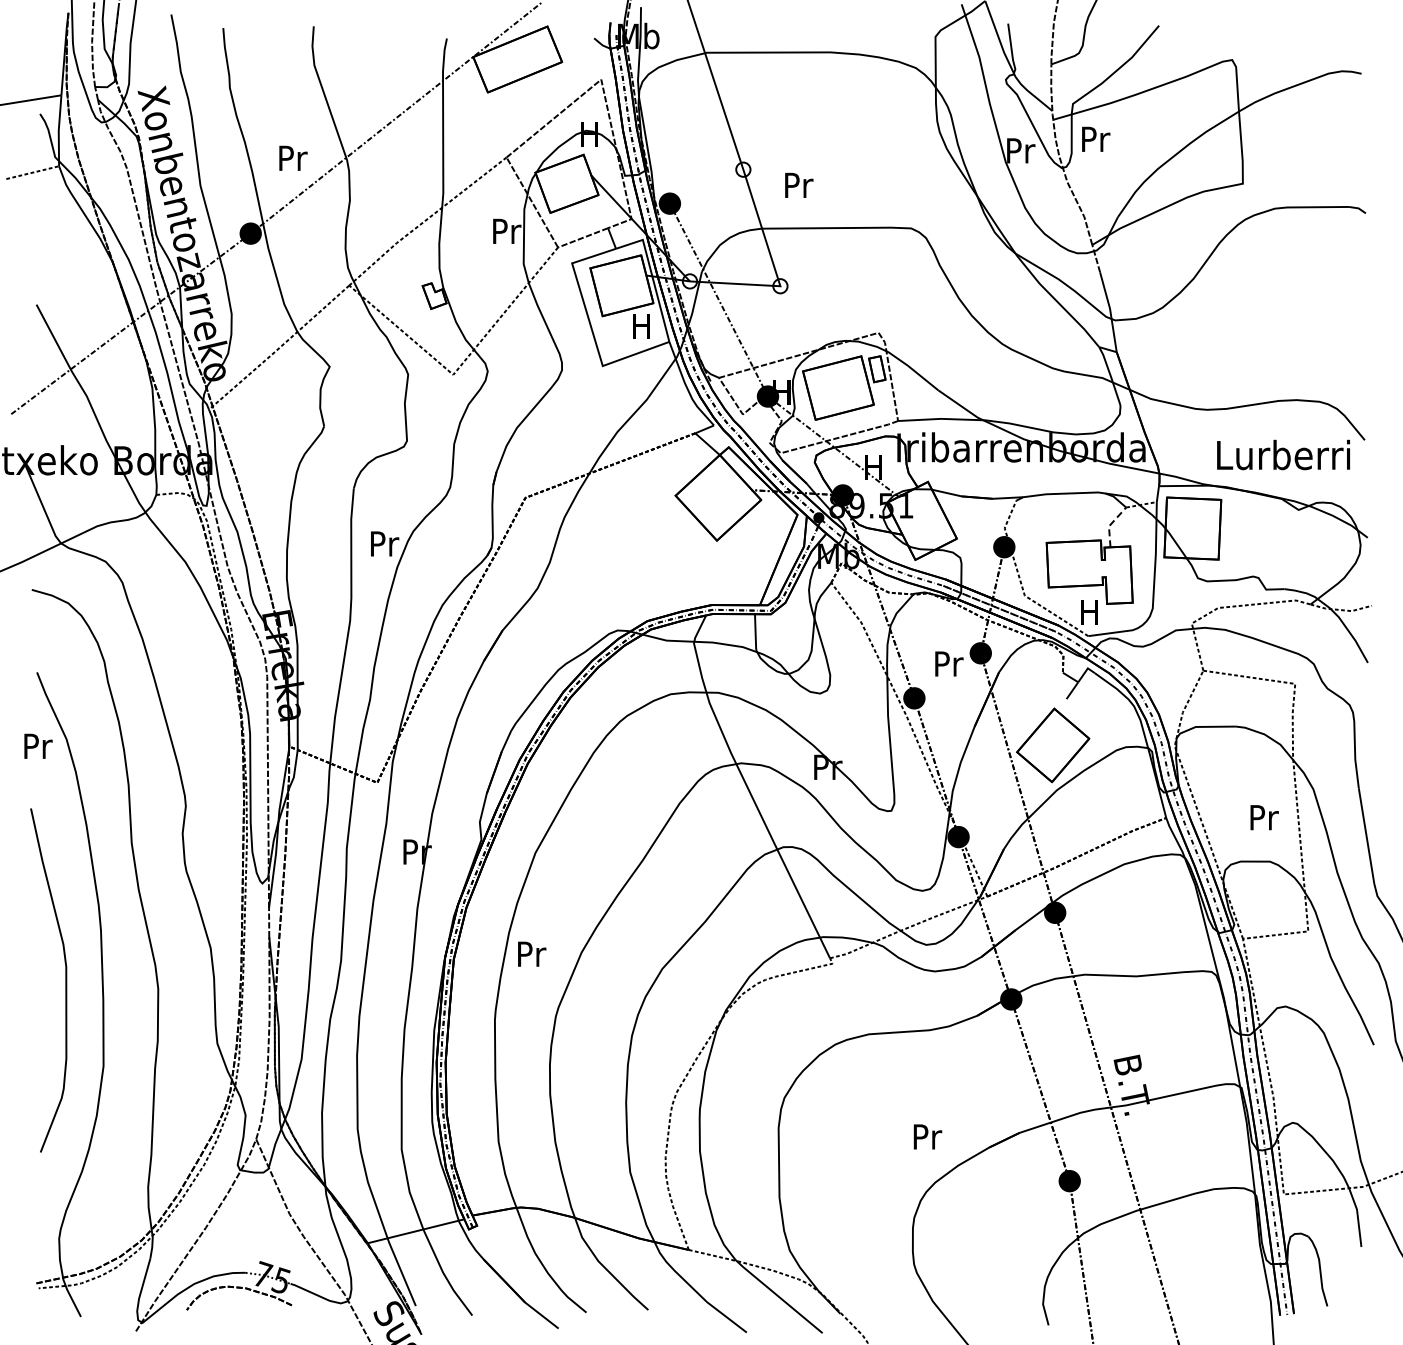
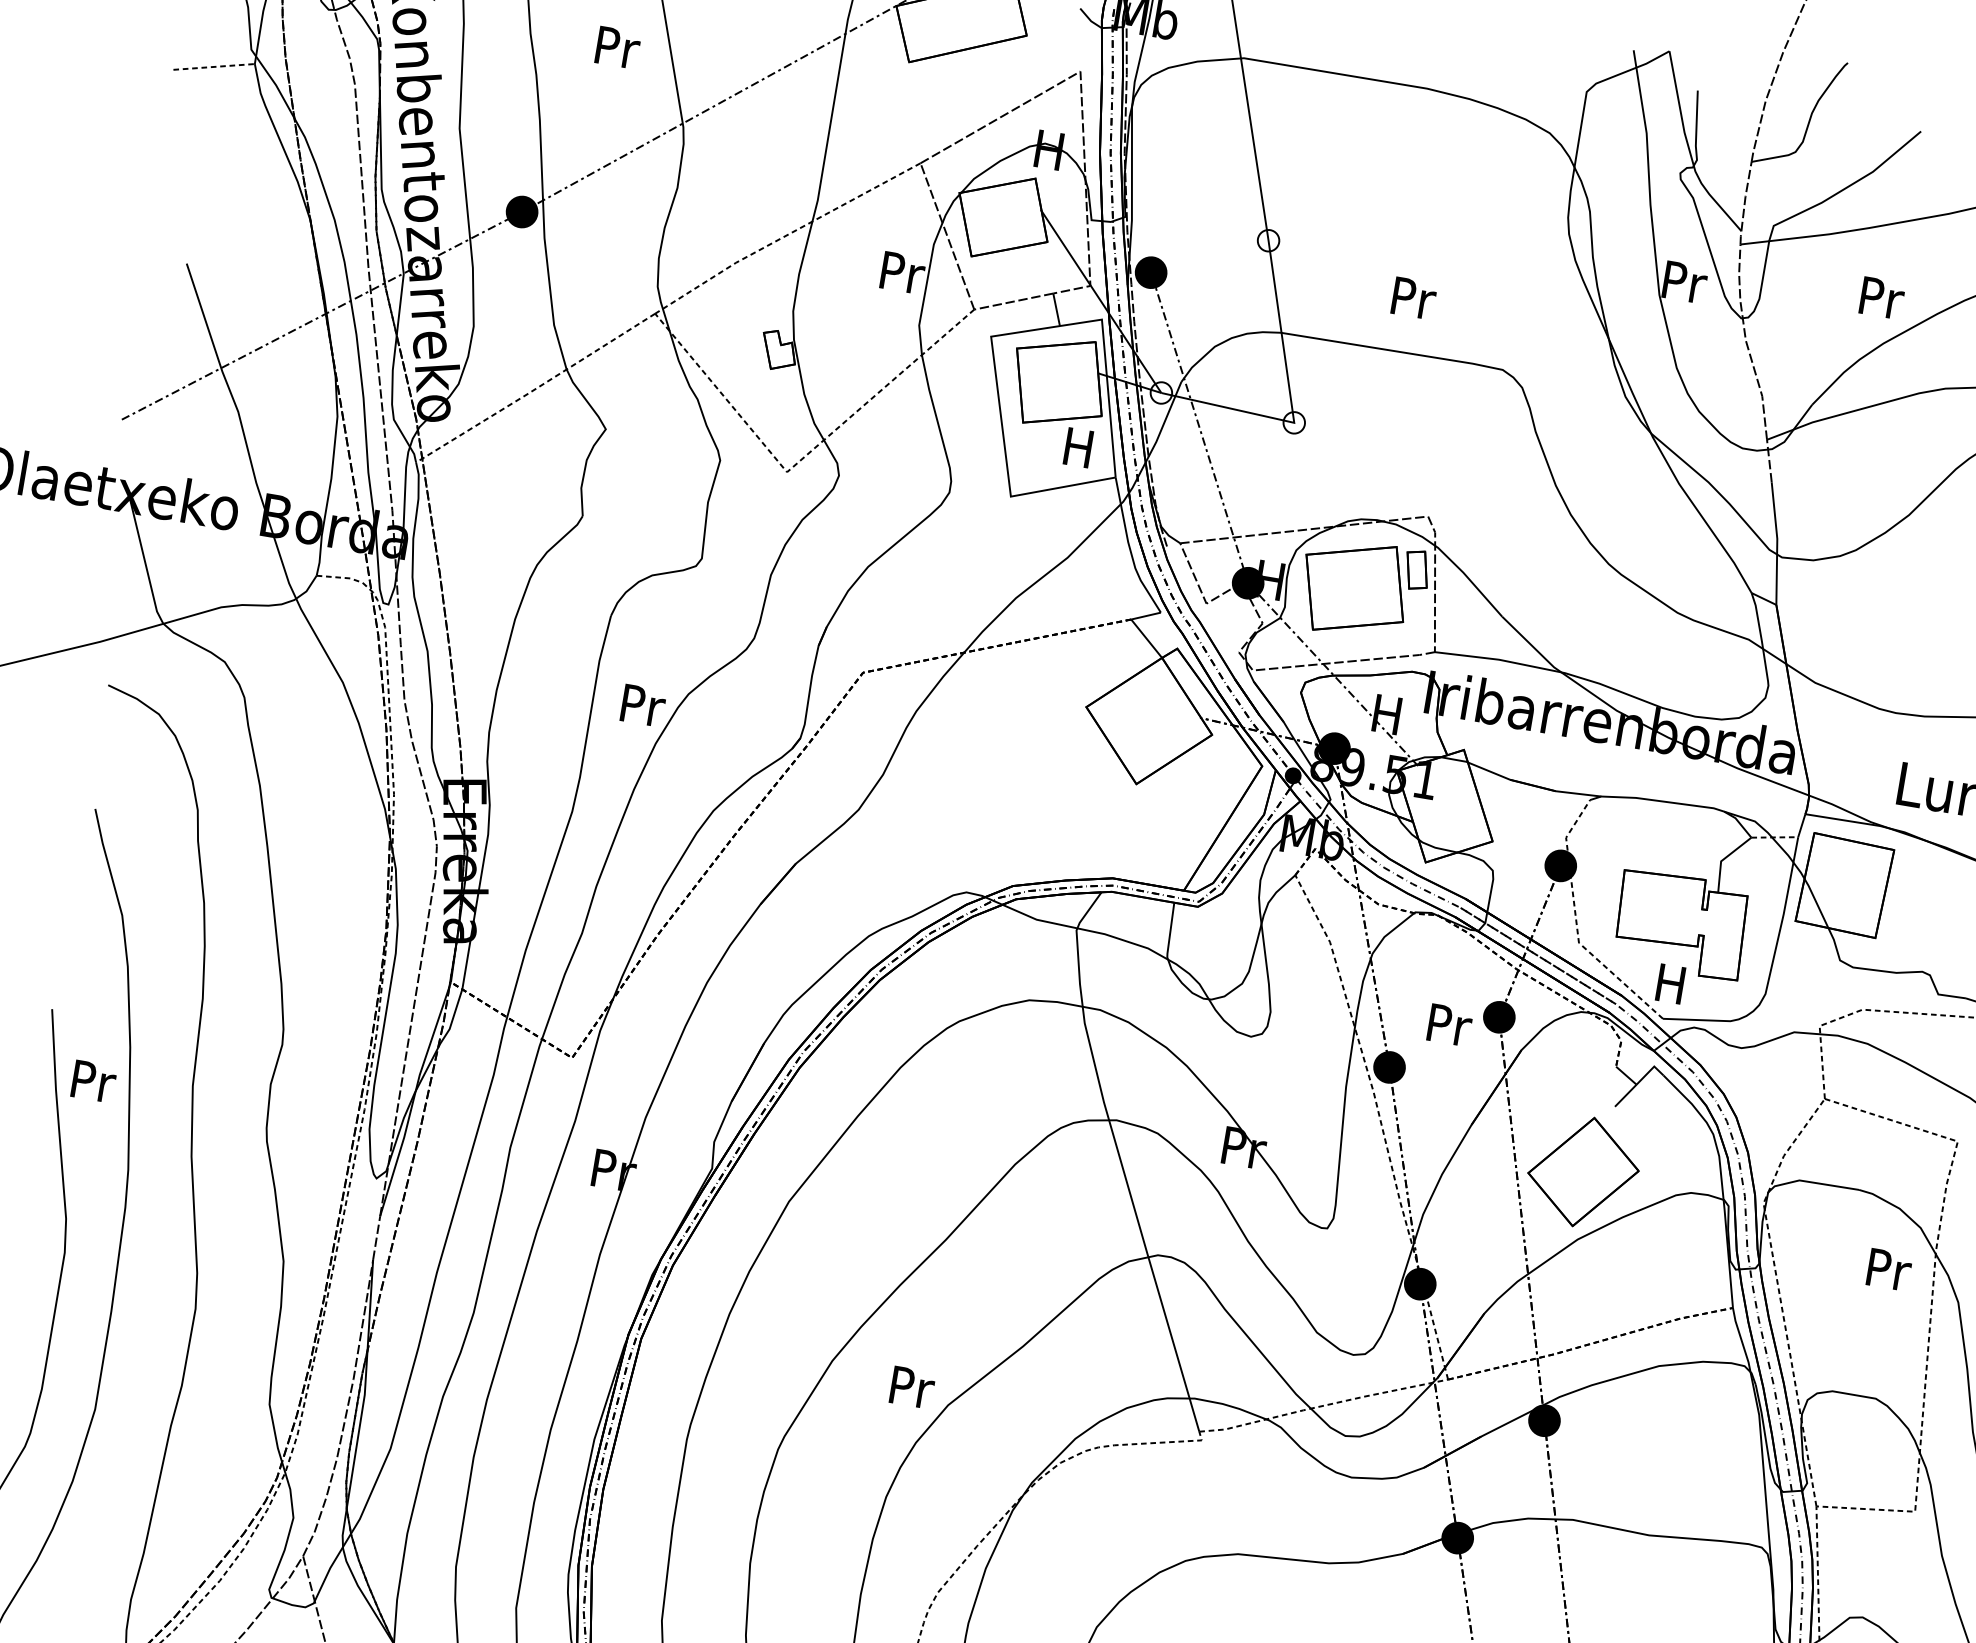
text: (1096, 138) -> (1882, 297), moved
text: (293, 157) -> (618, 46), moved
text: (799, 184) -> (1414, 297), moved
line: (1110, 525) -> (1723, 860), dashed -> solid
text: (38, 745) -> (94, 1080), moved
text: (1264, 817) -> (1889, 1269), moved
text: (532, 953) -> (913, 1386), moved

